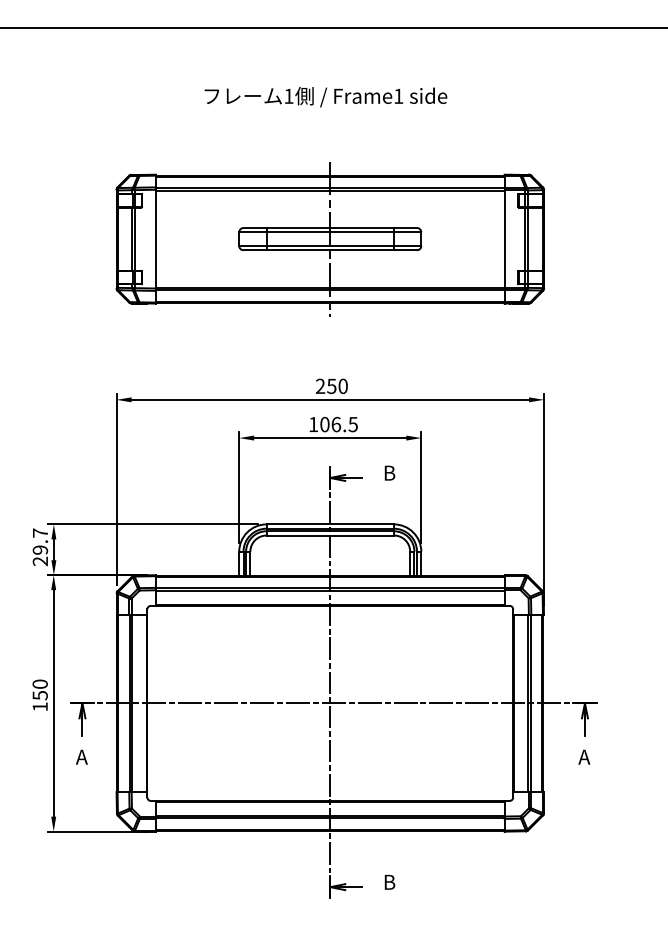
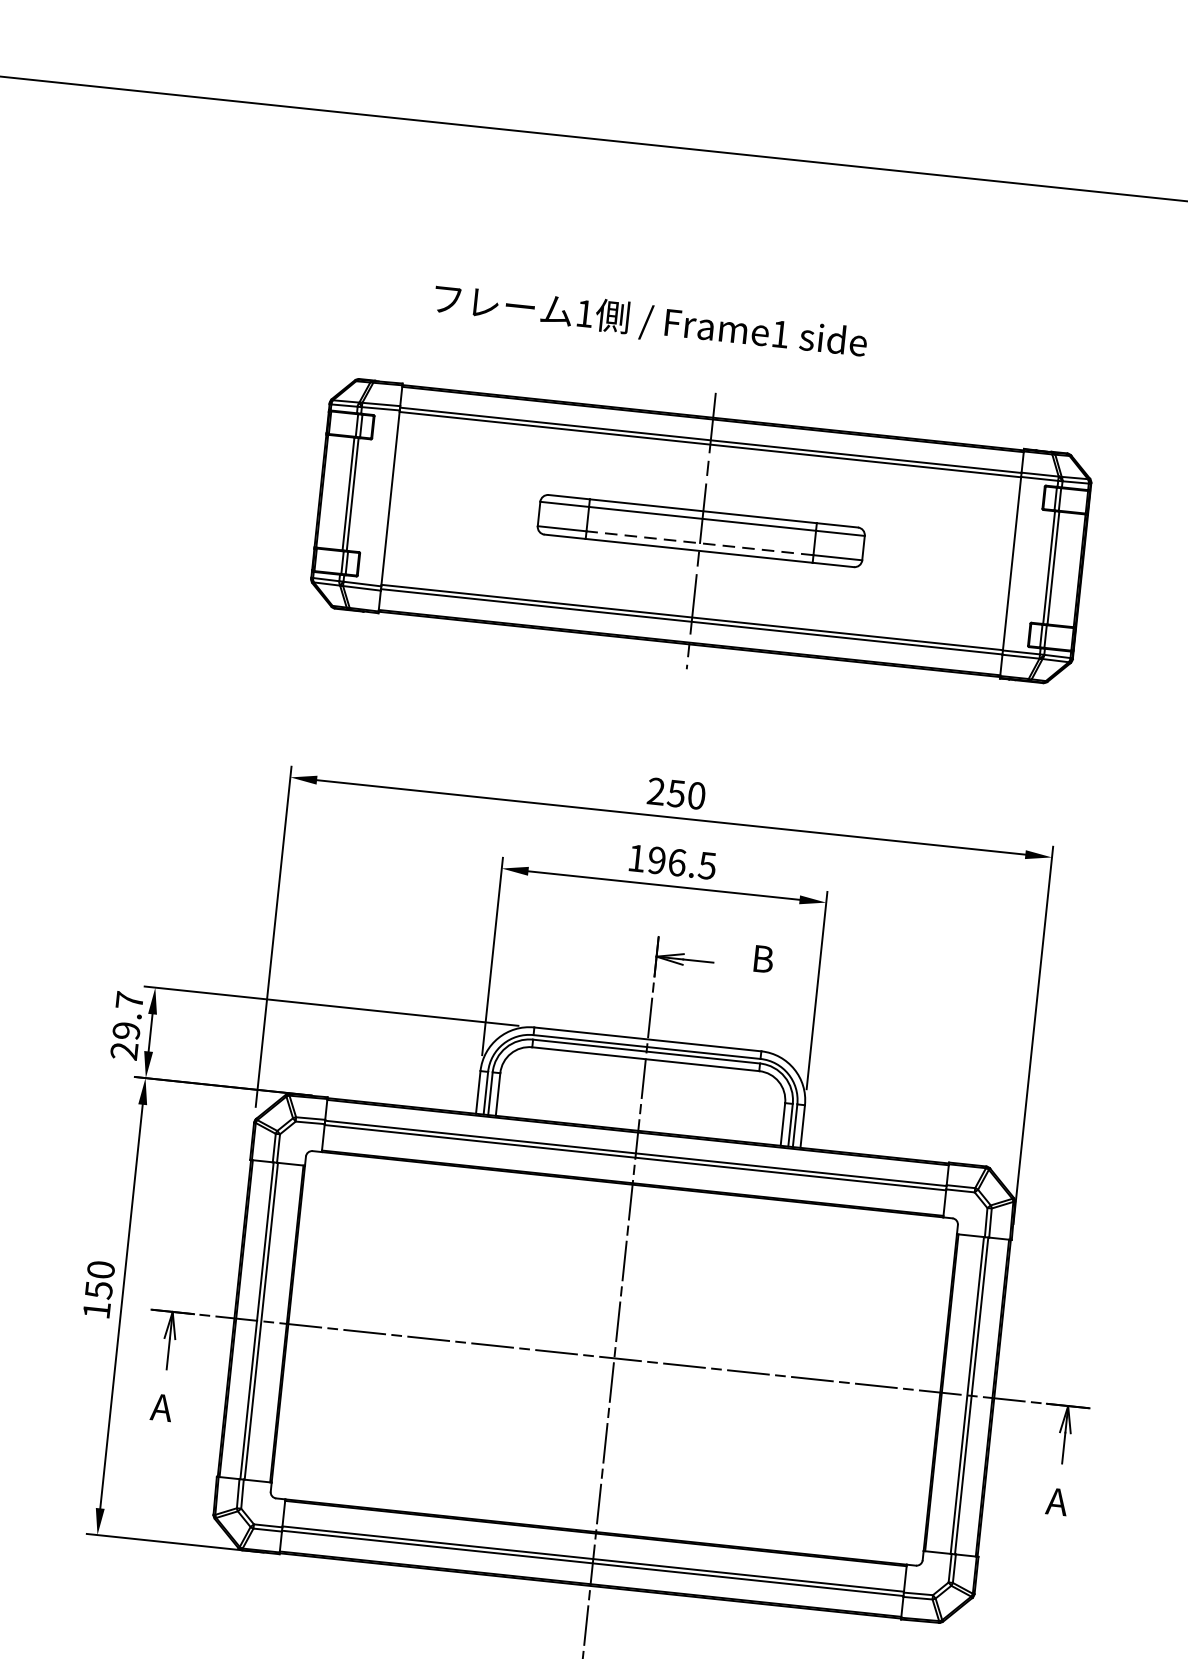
text: (325, 97) -> (649, 322), moved
line: (330, 245) -> (700, 542), solid -> dashed
text: (324, 424) -> (656, 860), 106.5 -> 196.5

